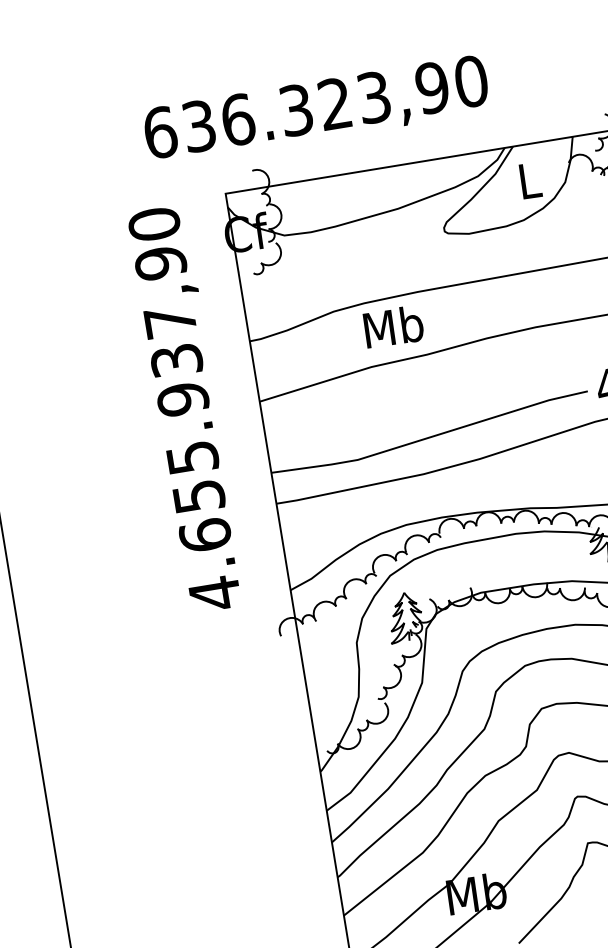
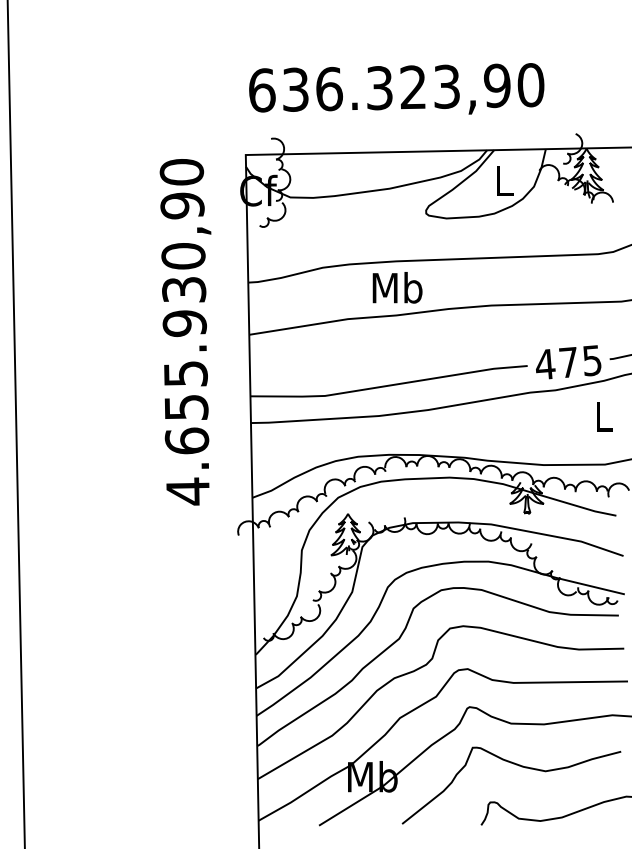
text: (315, 107) -> (396, 88), moved
text: (170, 321) -> (183, 256), 4.655.937,90 -> 4.655.930,90
text: (393, 326) -> (397, 287), moved

